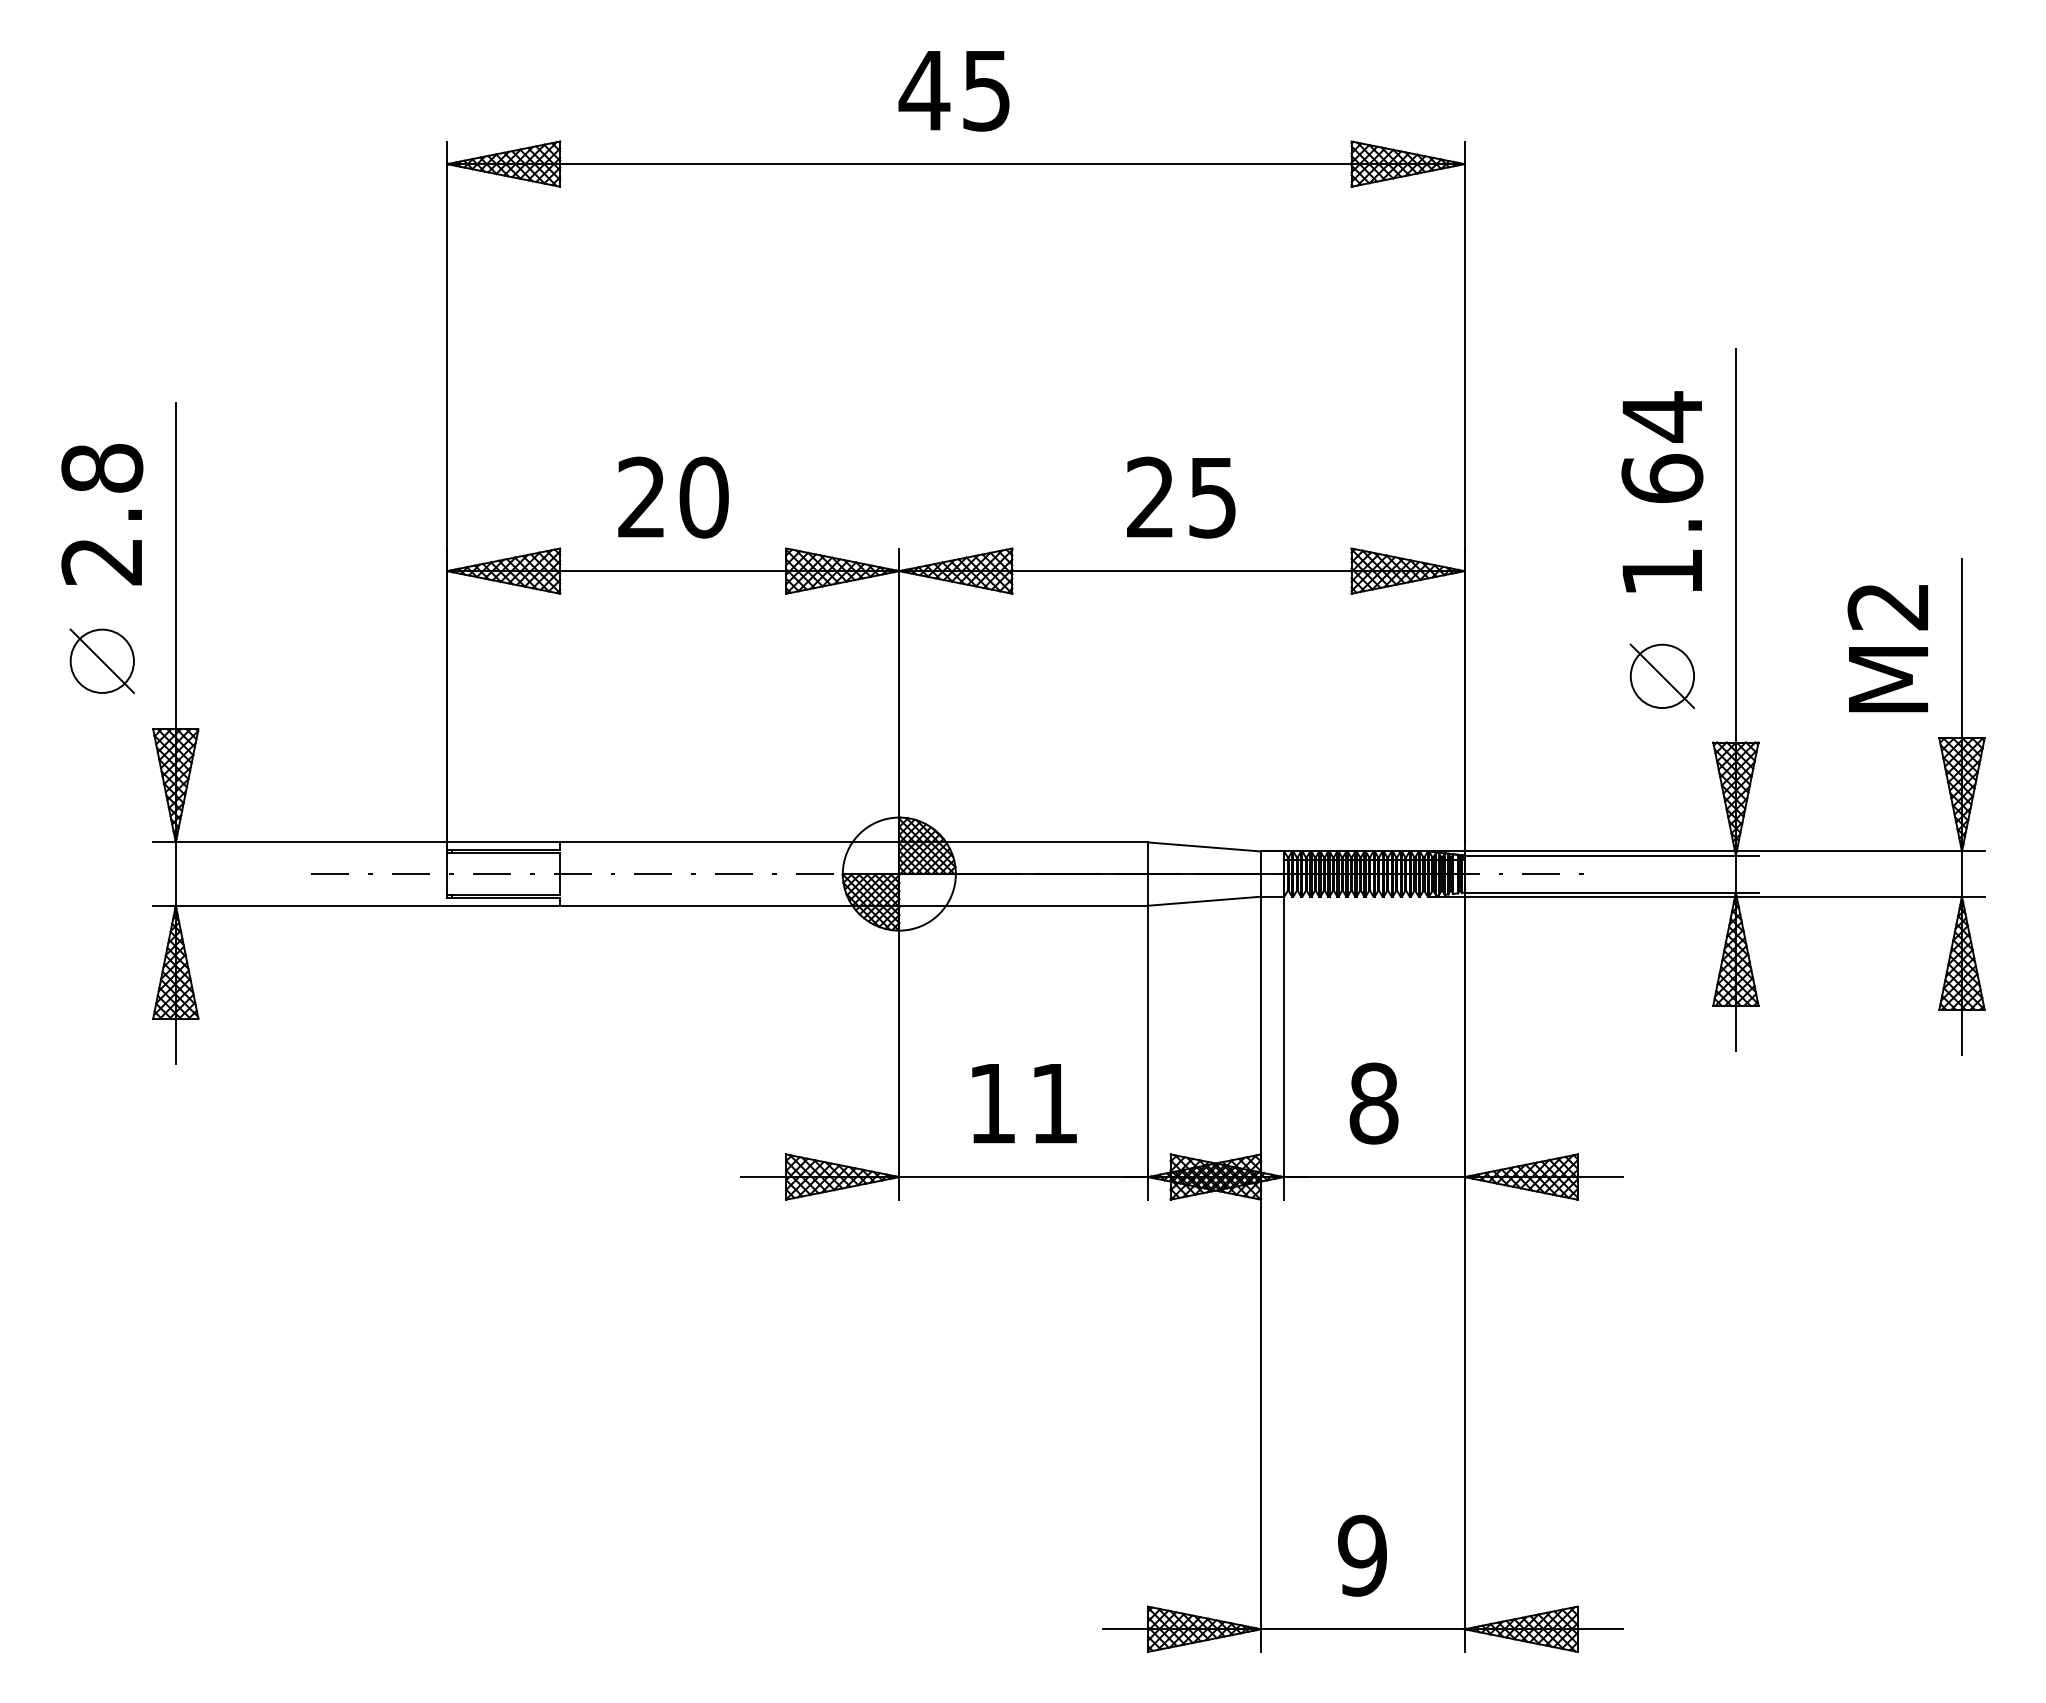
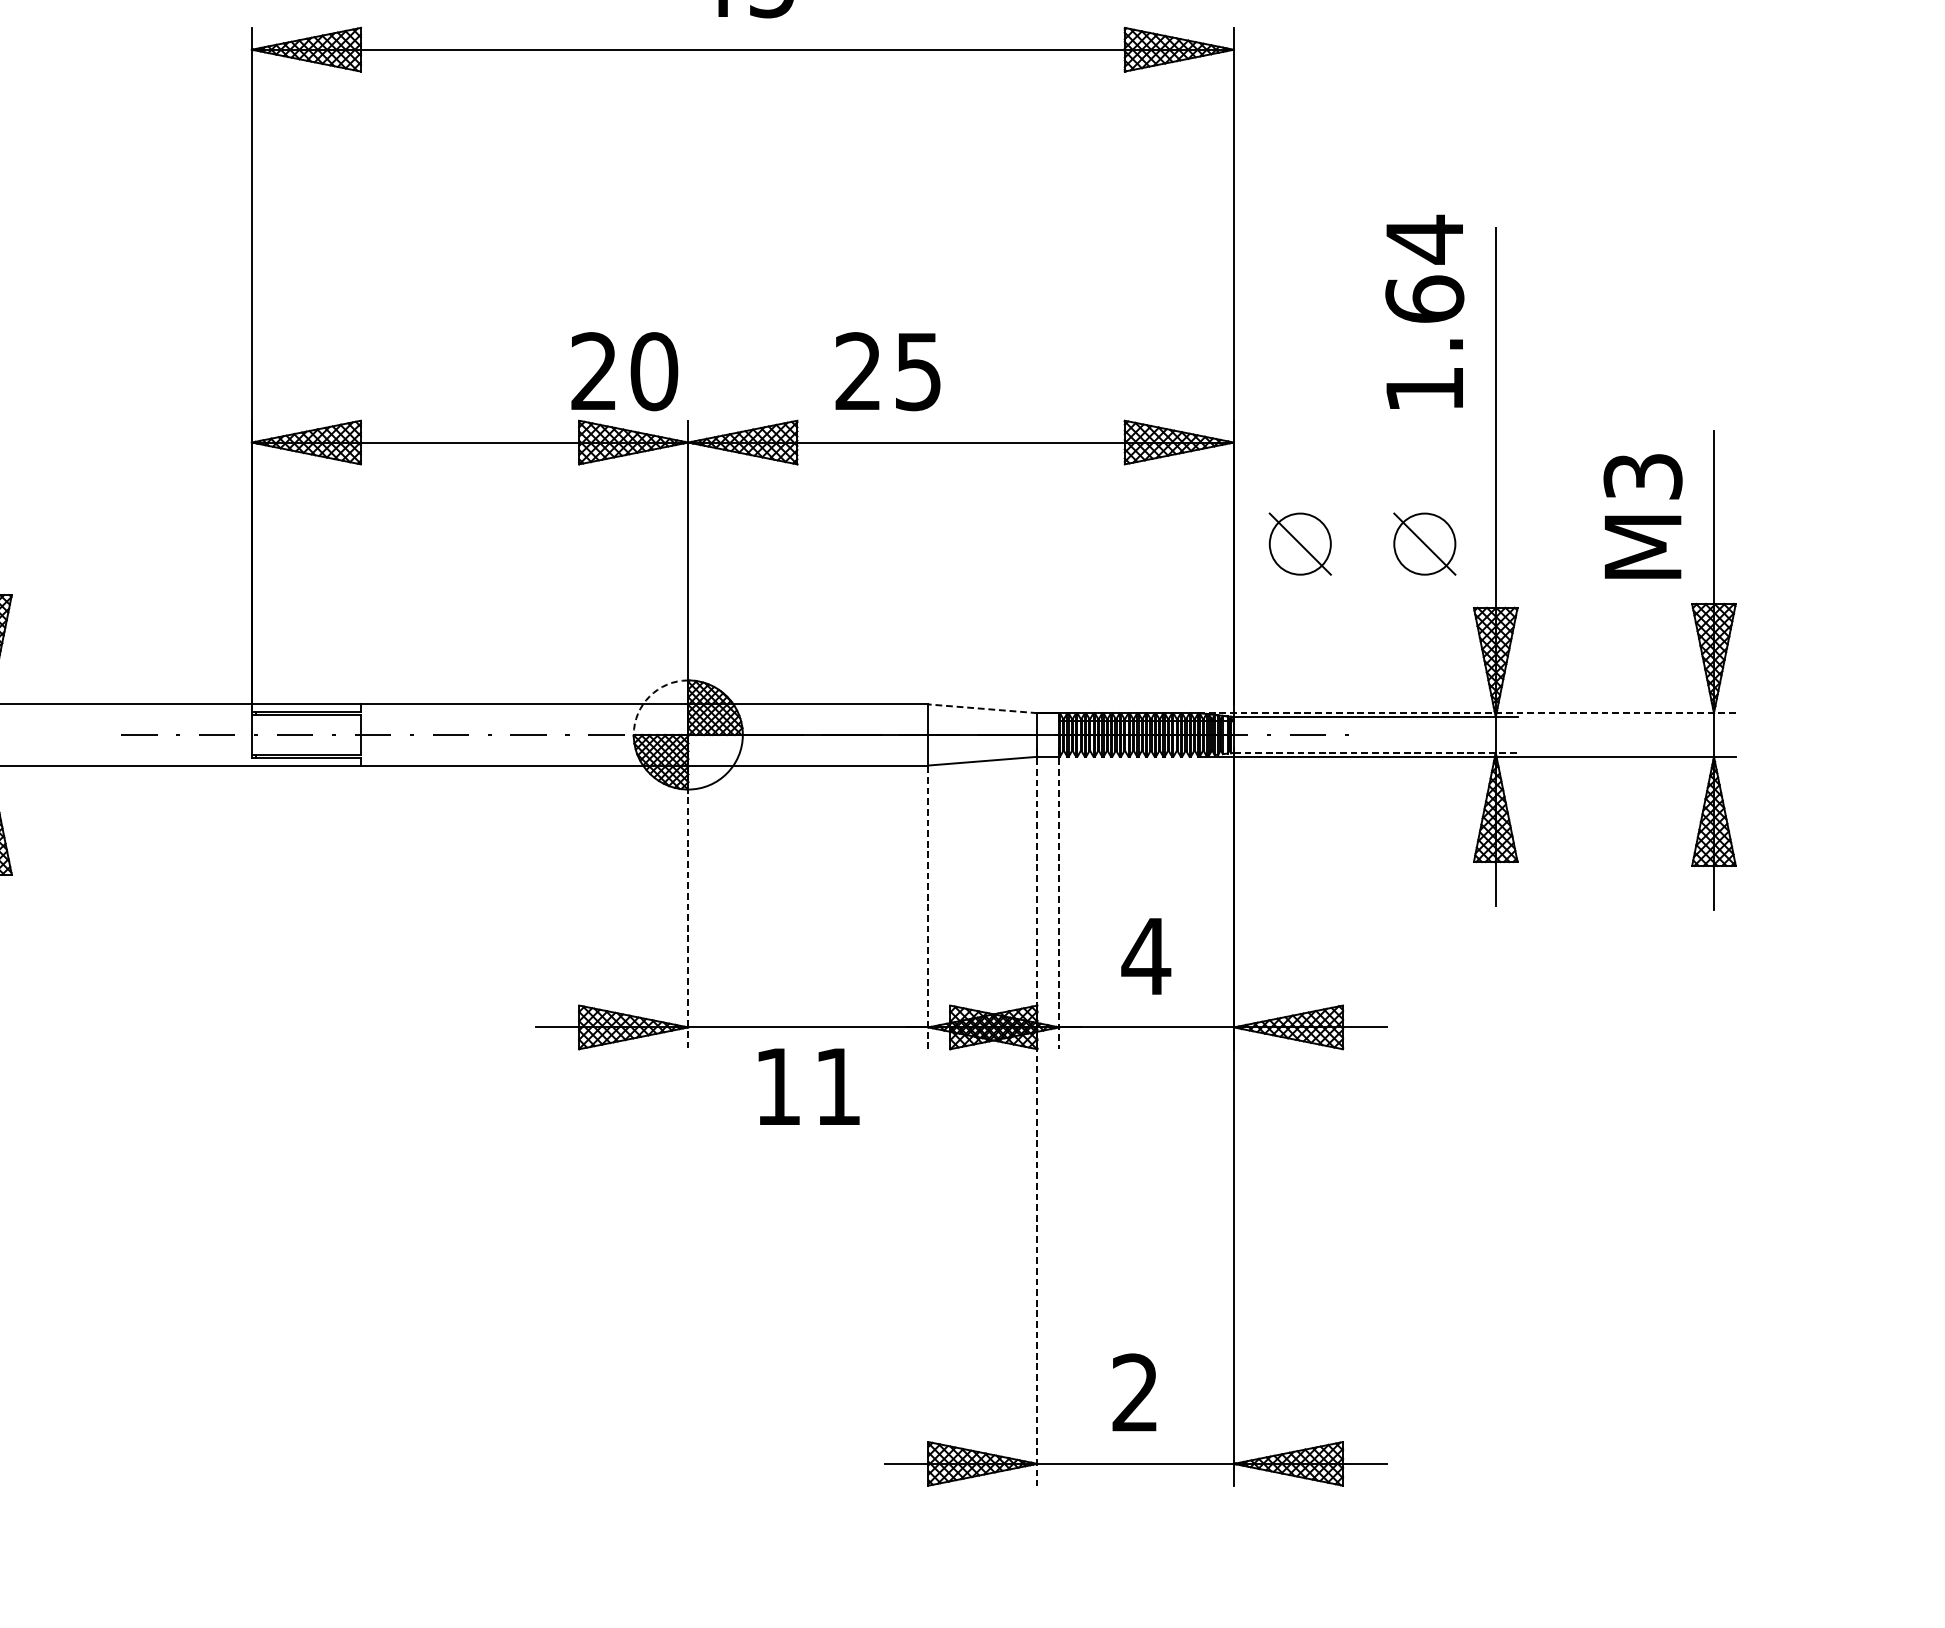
text: (1662, 491) -> (1424, 311), moved
text: (673, 497) -> (624, 371), moved
text: (1181, 497) -> (888, 371), moved
text: (1888, 606) -> (1643, 476), M2 -> M3
part: (1532, 675) -> (1299, 543), added
arc: (859, 834) -> (649, 696), solid -> dashed
line: (1204, 846) -> (982, 708), solid -> dashed
line: (1706, 851) -> (1467, 713), solid -> dashed
line: (1611, 892) -> (1375, 752), solid -> dashed
line: (1283, 1043) -> (1059, 898), solid -> dashed
line: (899, 1052) -> (688, 907), solid -> dashed
line: (1148, 1052) -> (928, 907), solid -> dashed
text: (1024, 1103) -> (809, 1086), moved
text: (1373, 1103) -> (1145, 956), 8 -> 4
line: (1261, 1270) -> (1037, 1117), solid -> dashed
text: (1362, 1555) -> (1135, 1392), 9 -> 2

